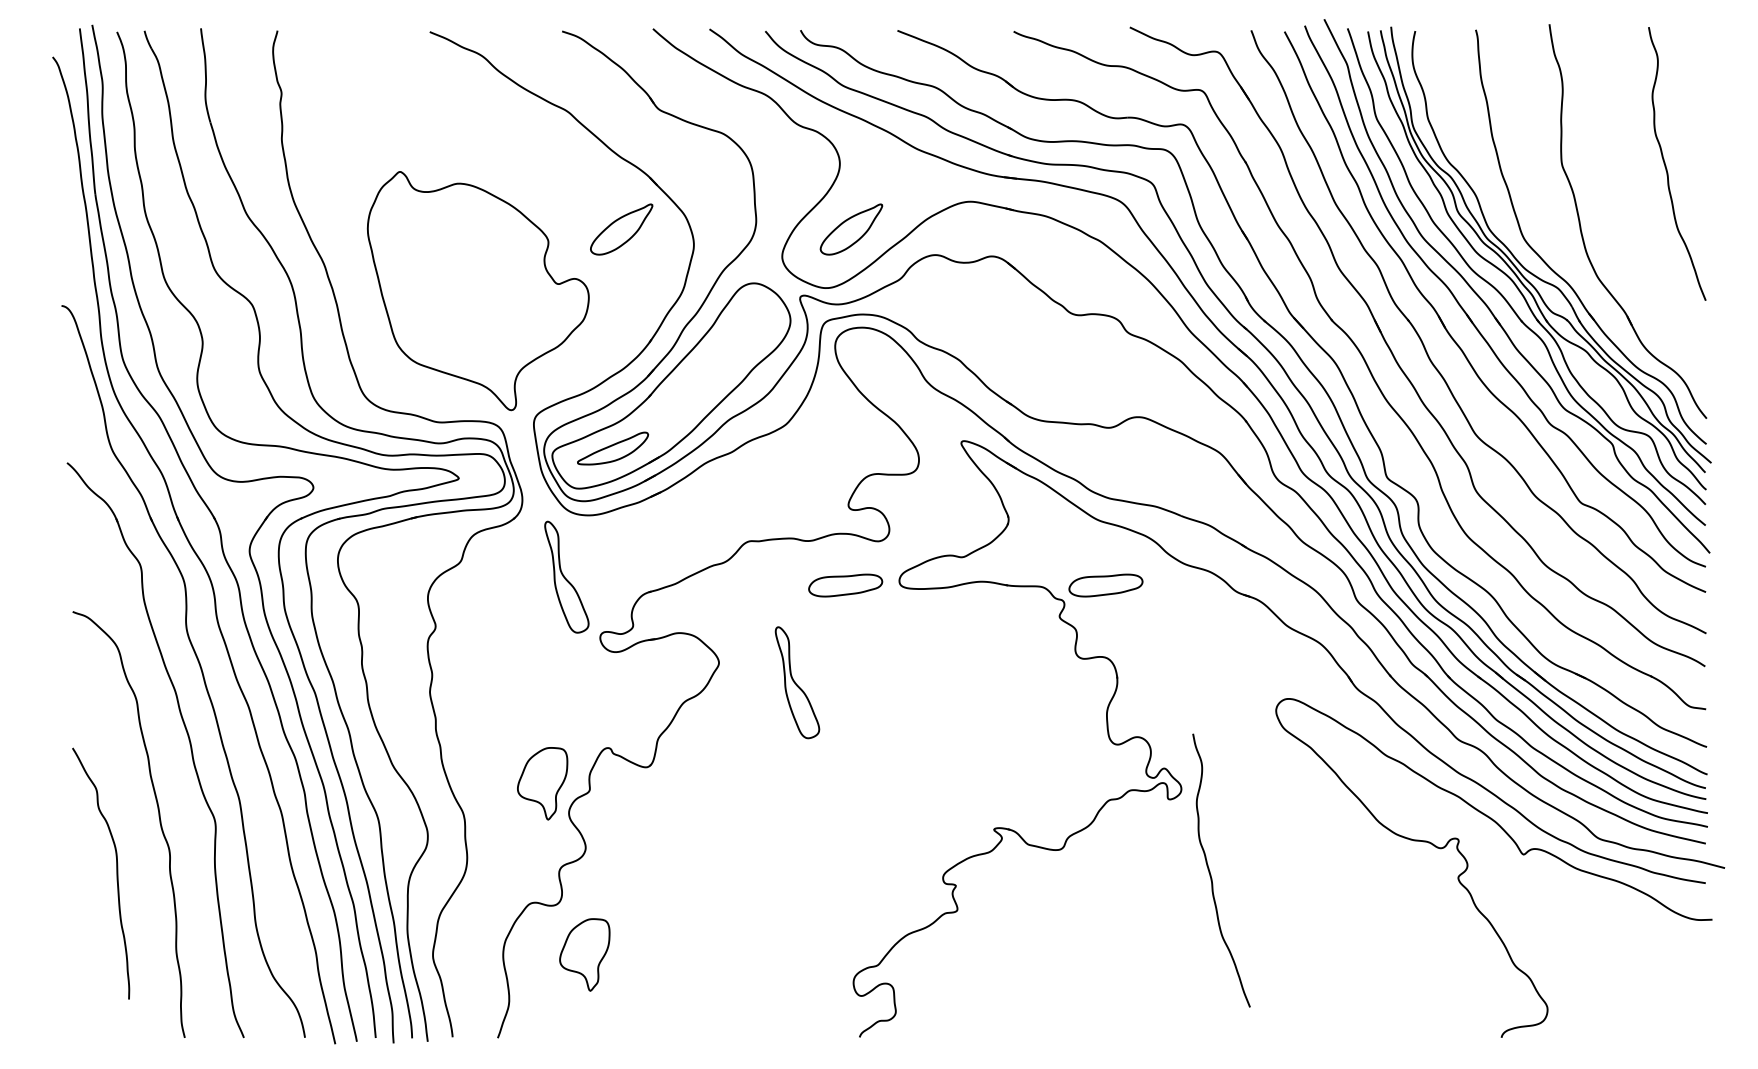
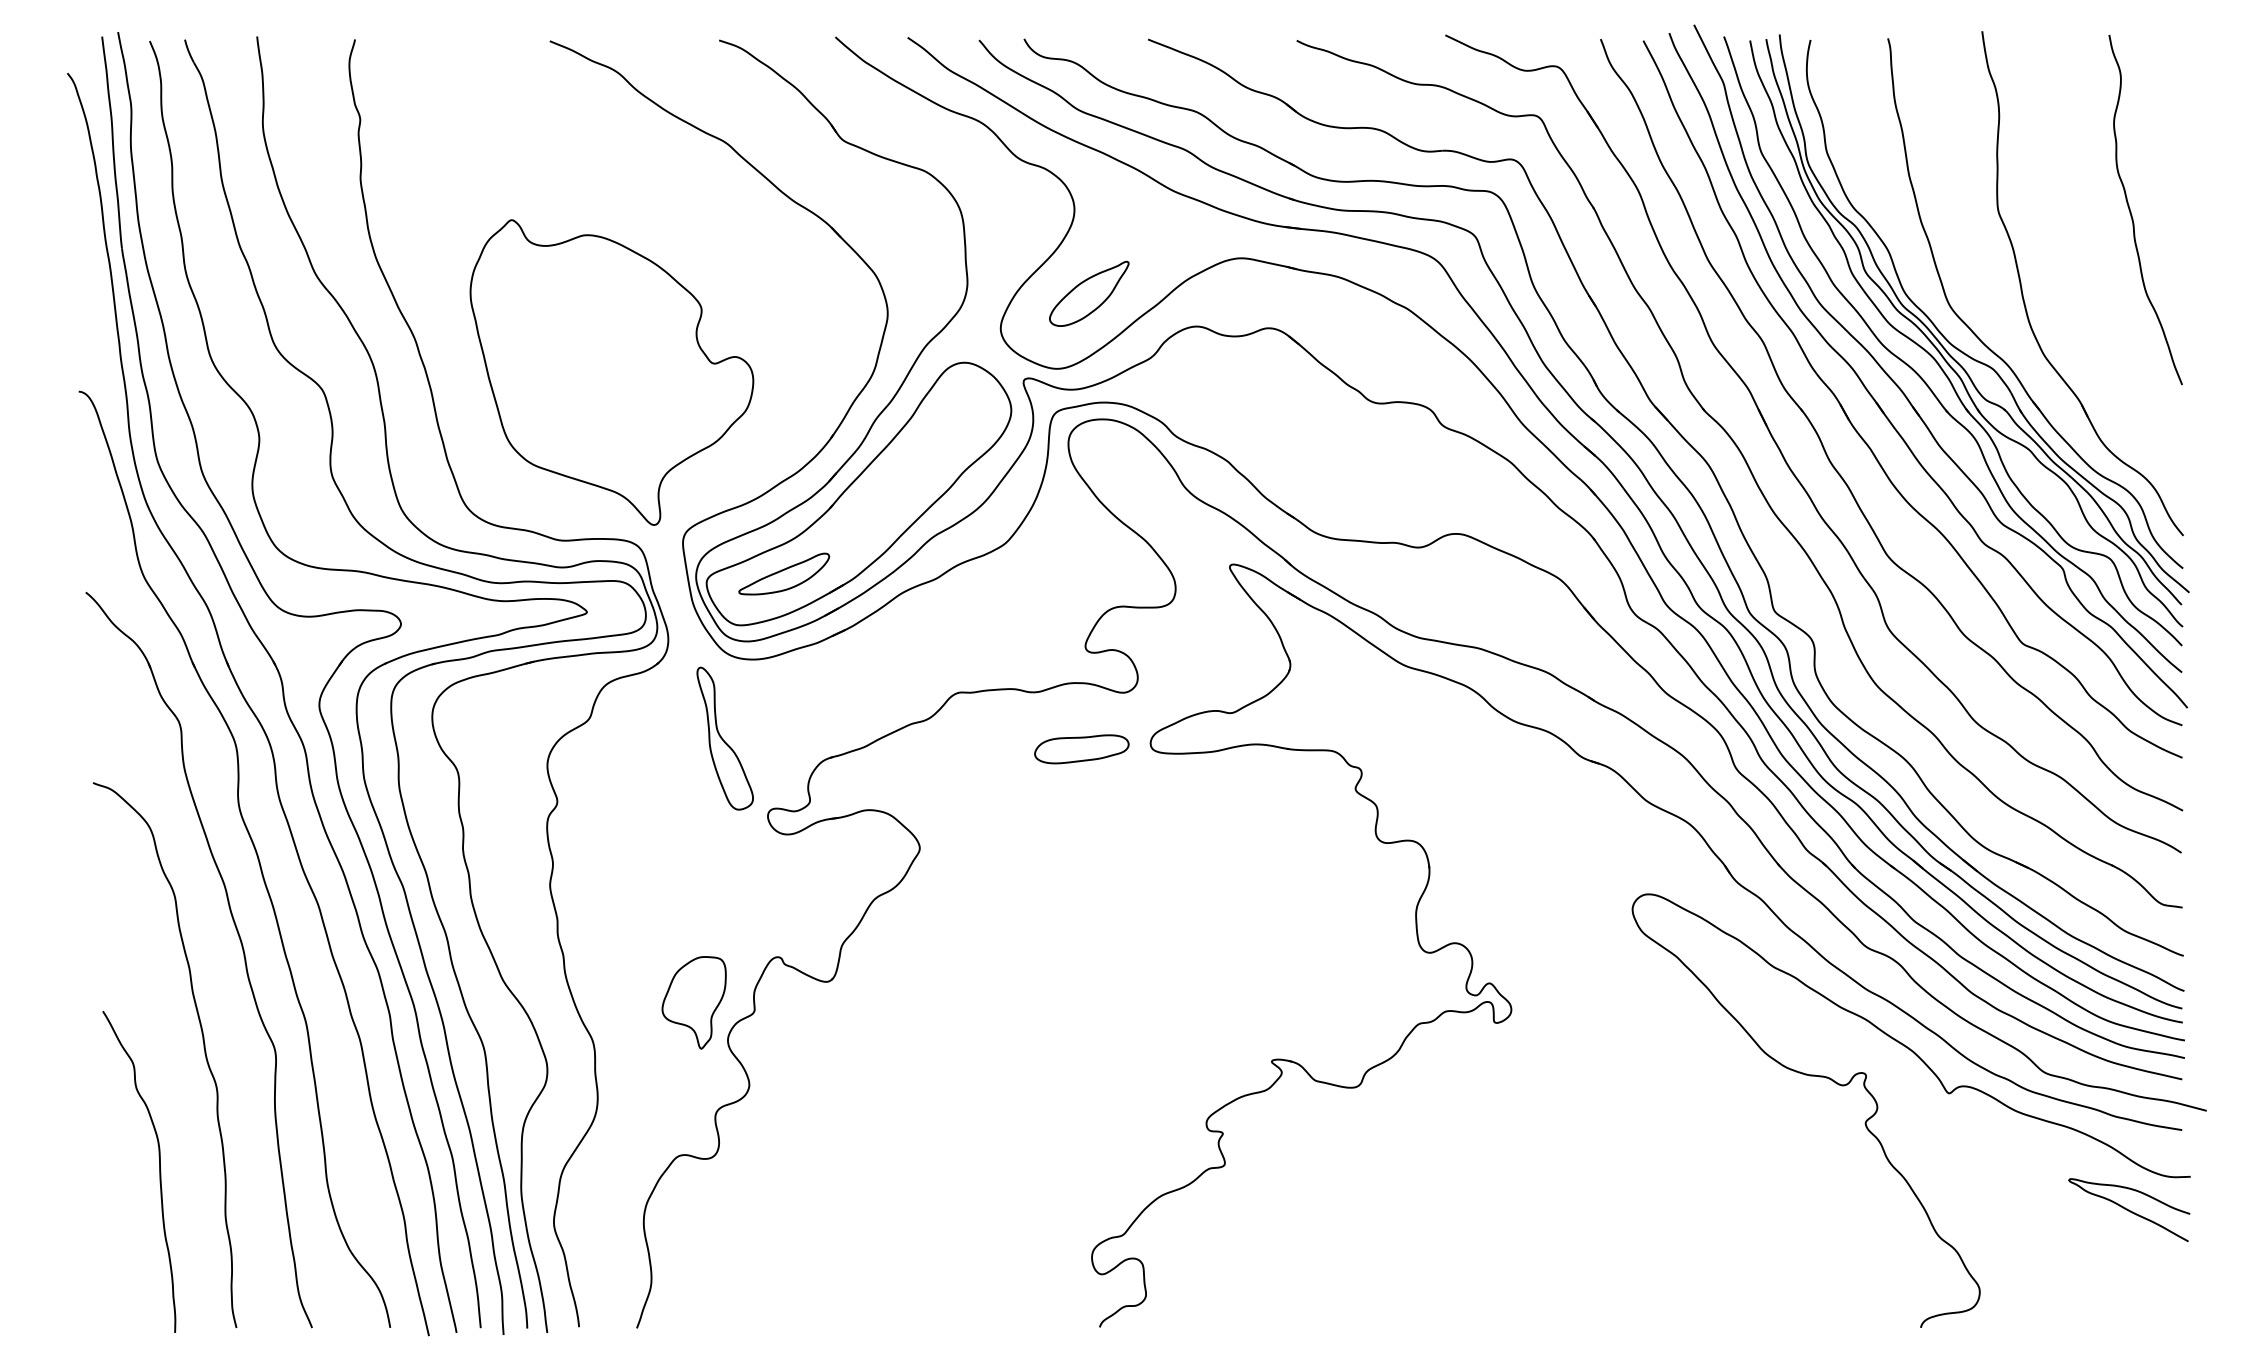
part: (621, 229) -> (795, 293), removed
part: (1105, 585) -> (1414, 749), removed
part: (796, 682) -> (1019, 873), removed
curve: (1210, 871) -> (1548, 1115), removed
curve: (116, 873) -> (159, 1171), moved
curve: (1664, 945) -> (2129, 1209), added
part: (584, 954) -> (747, 1221), removed

